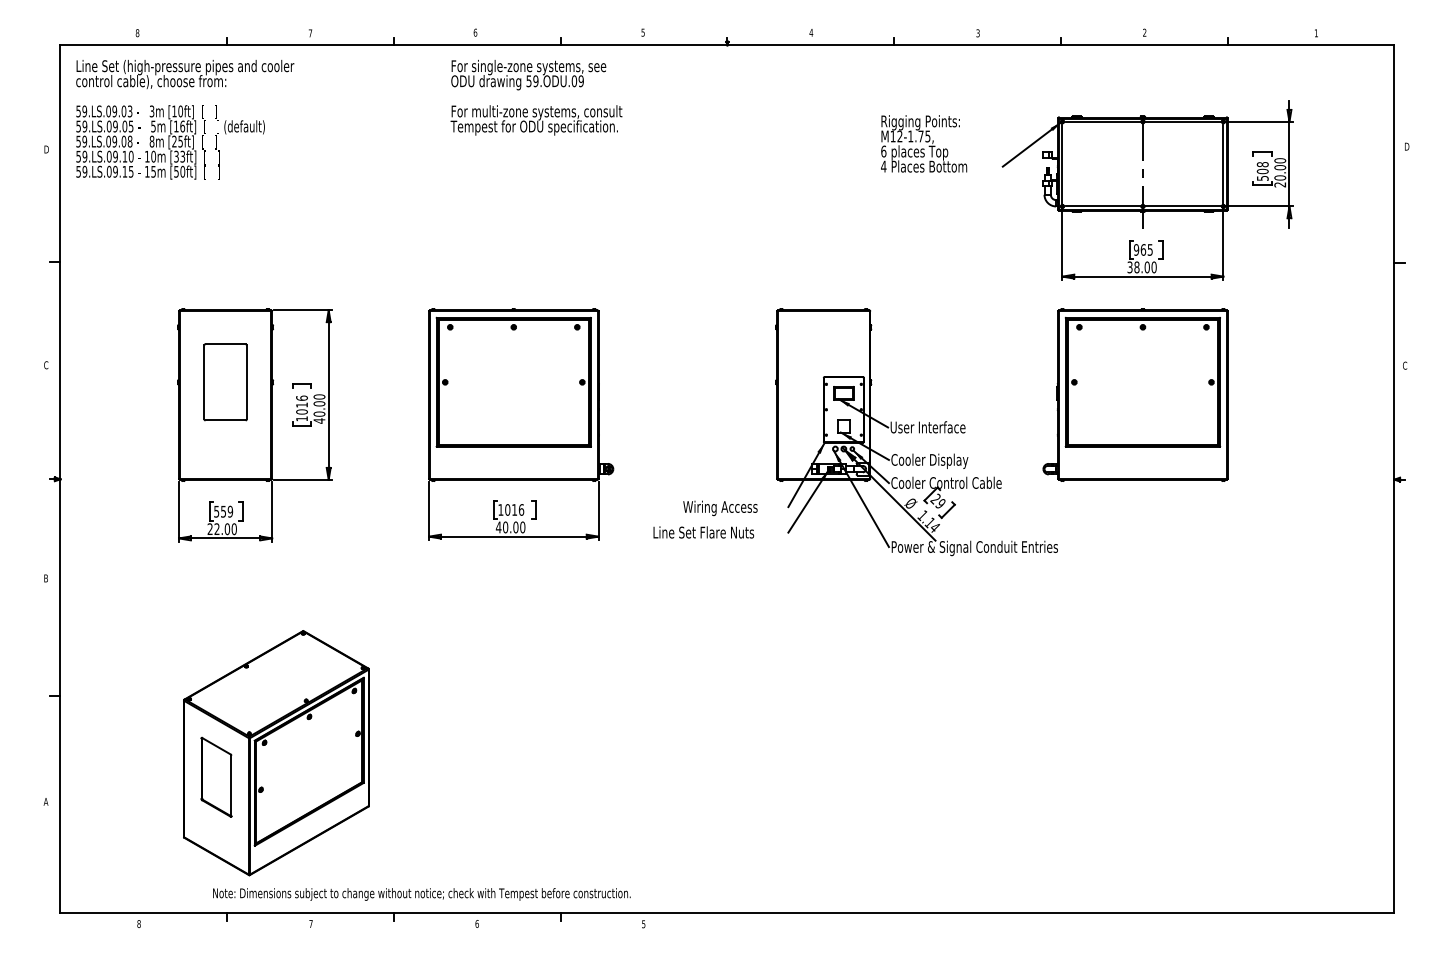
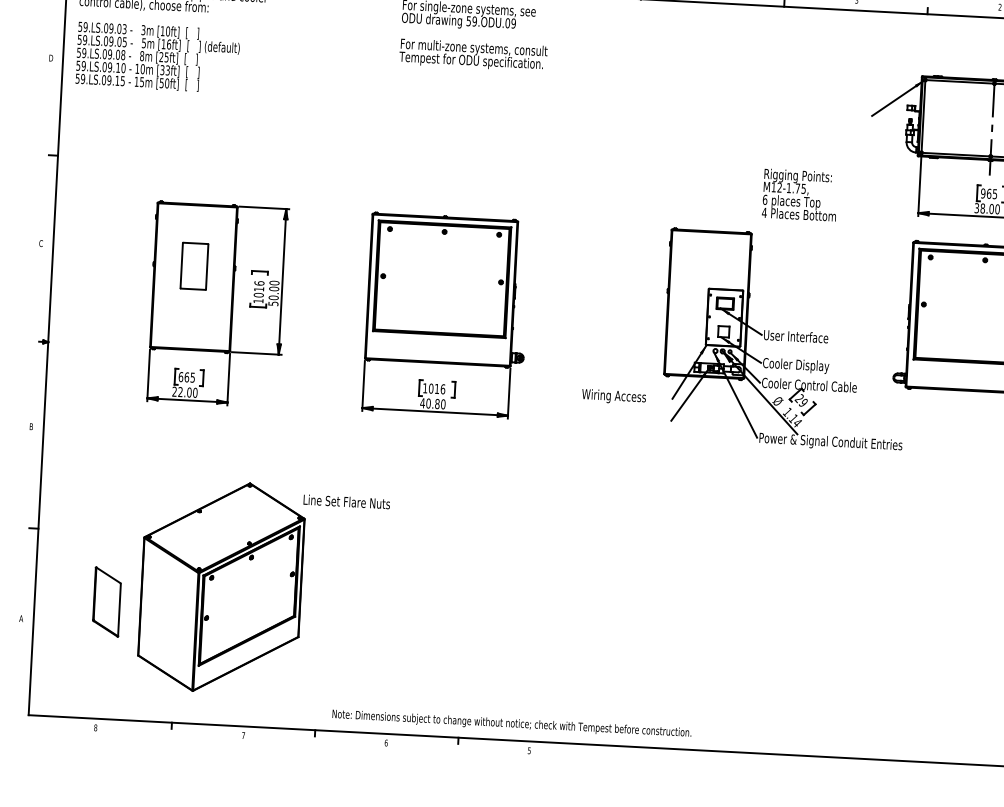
text: (924, 143) -> (800, 194), moved
part: (225, 382) -> (194, 266), size x0.7
text: (319, 420) -> (273, 303), 40.00 -> 50.00
text: (223, 511) -> (186, 377), 559 -> 665
text: (515, 526) -> (437, 403), 40.00 -> 40.80
text: (703, 532) -> (346, 501), moved
part: (216, 776) -> (107, 601), moved
text: (421, 894) -> (511, 724), moved

